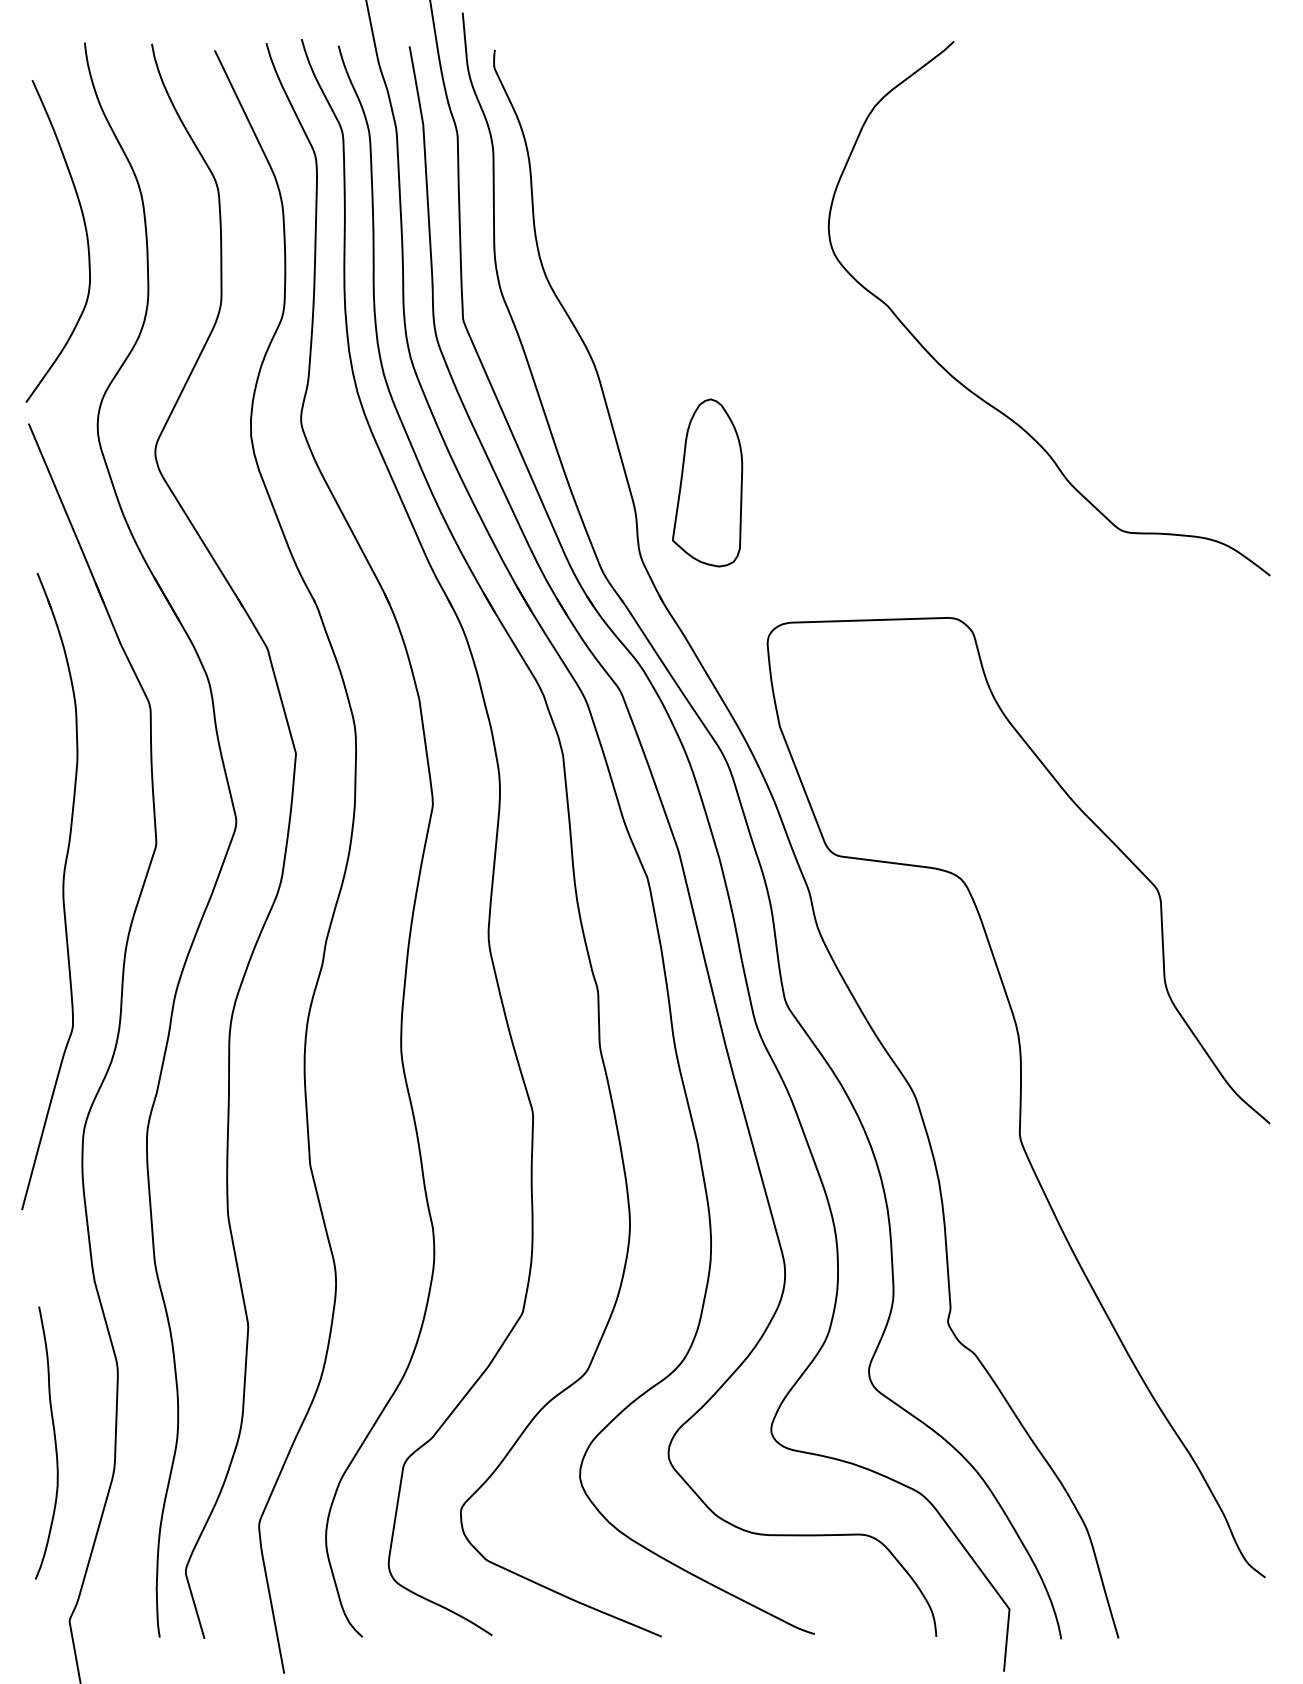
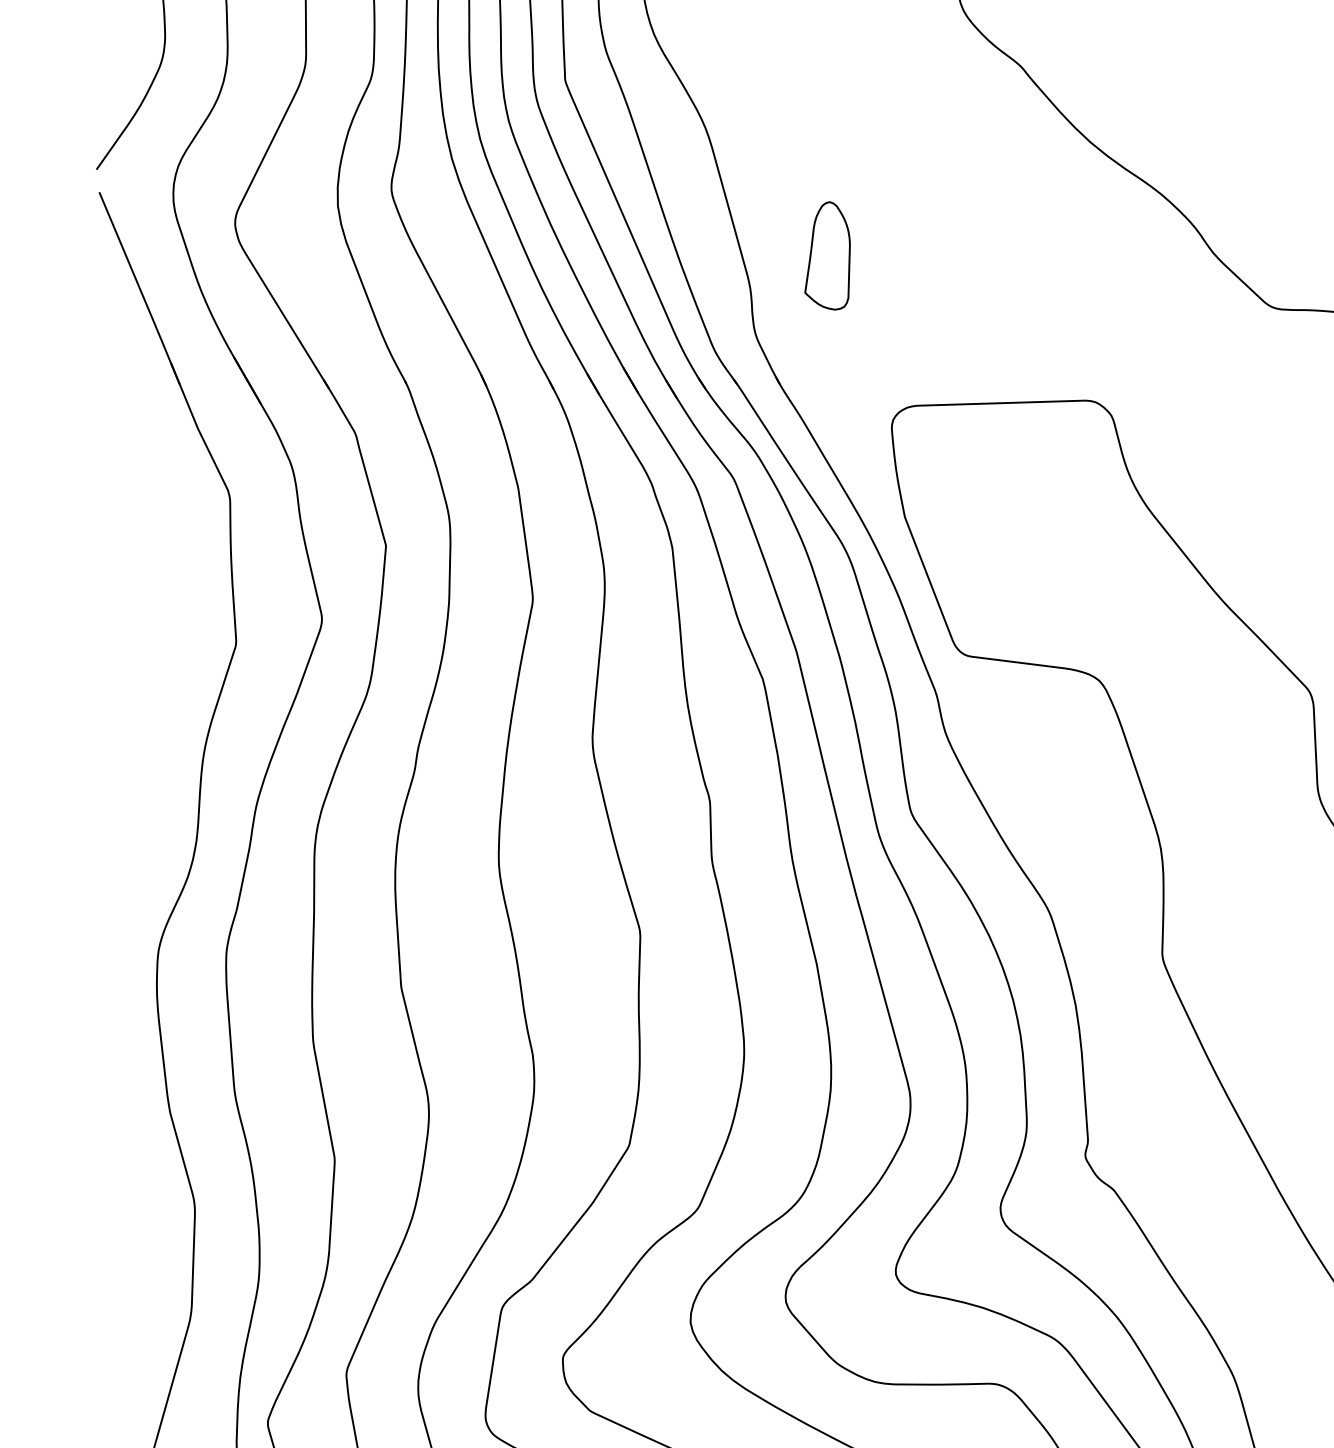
part: (707, 482) -> (827, 255), size x0.6
part: (62, 891) -> (135, 694), removed
curve: (54, 1442) -> (126, 1285), removed

